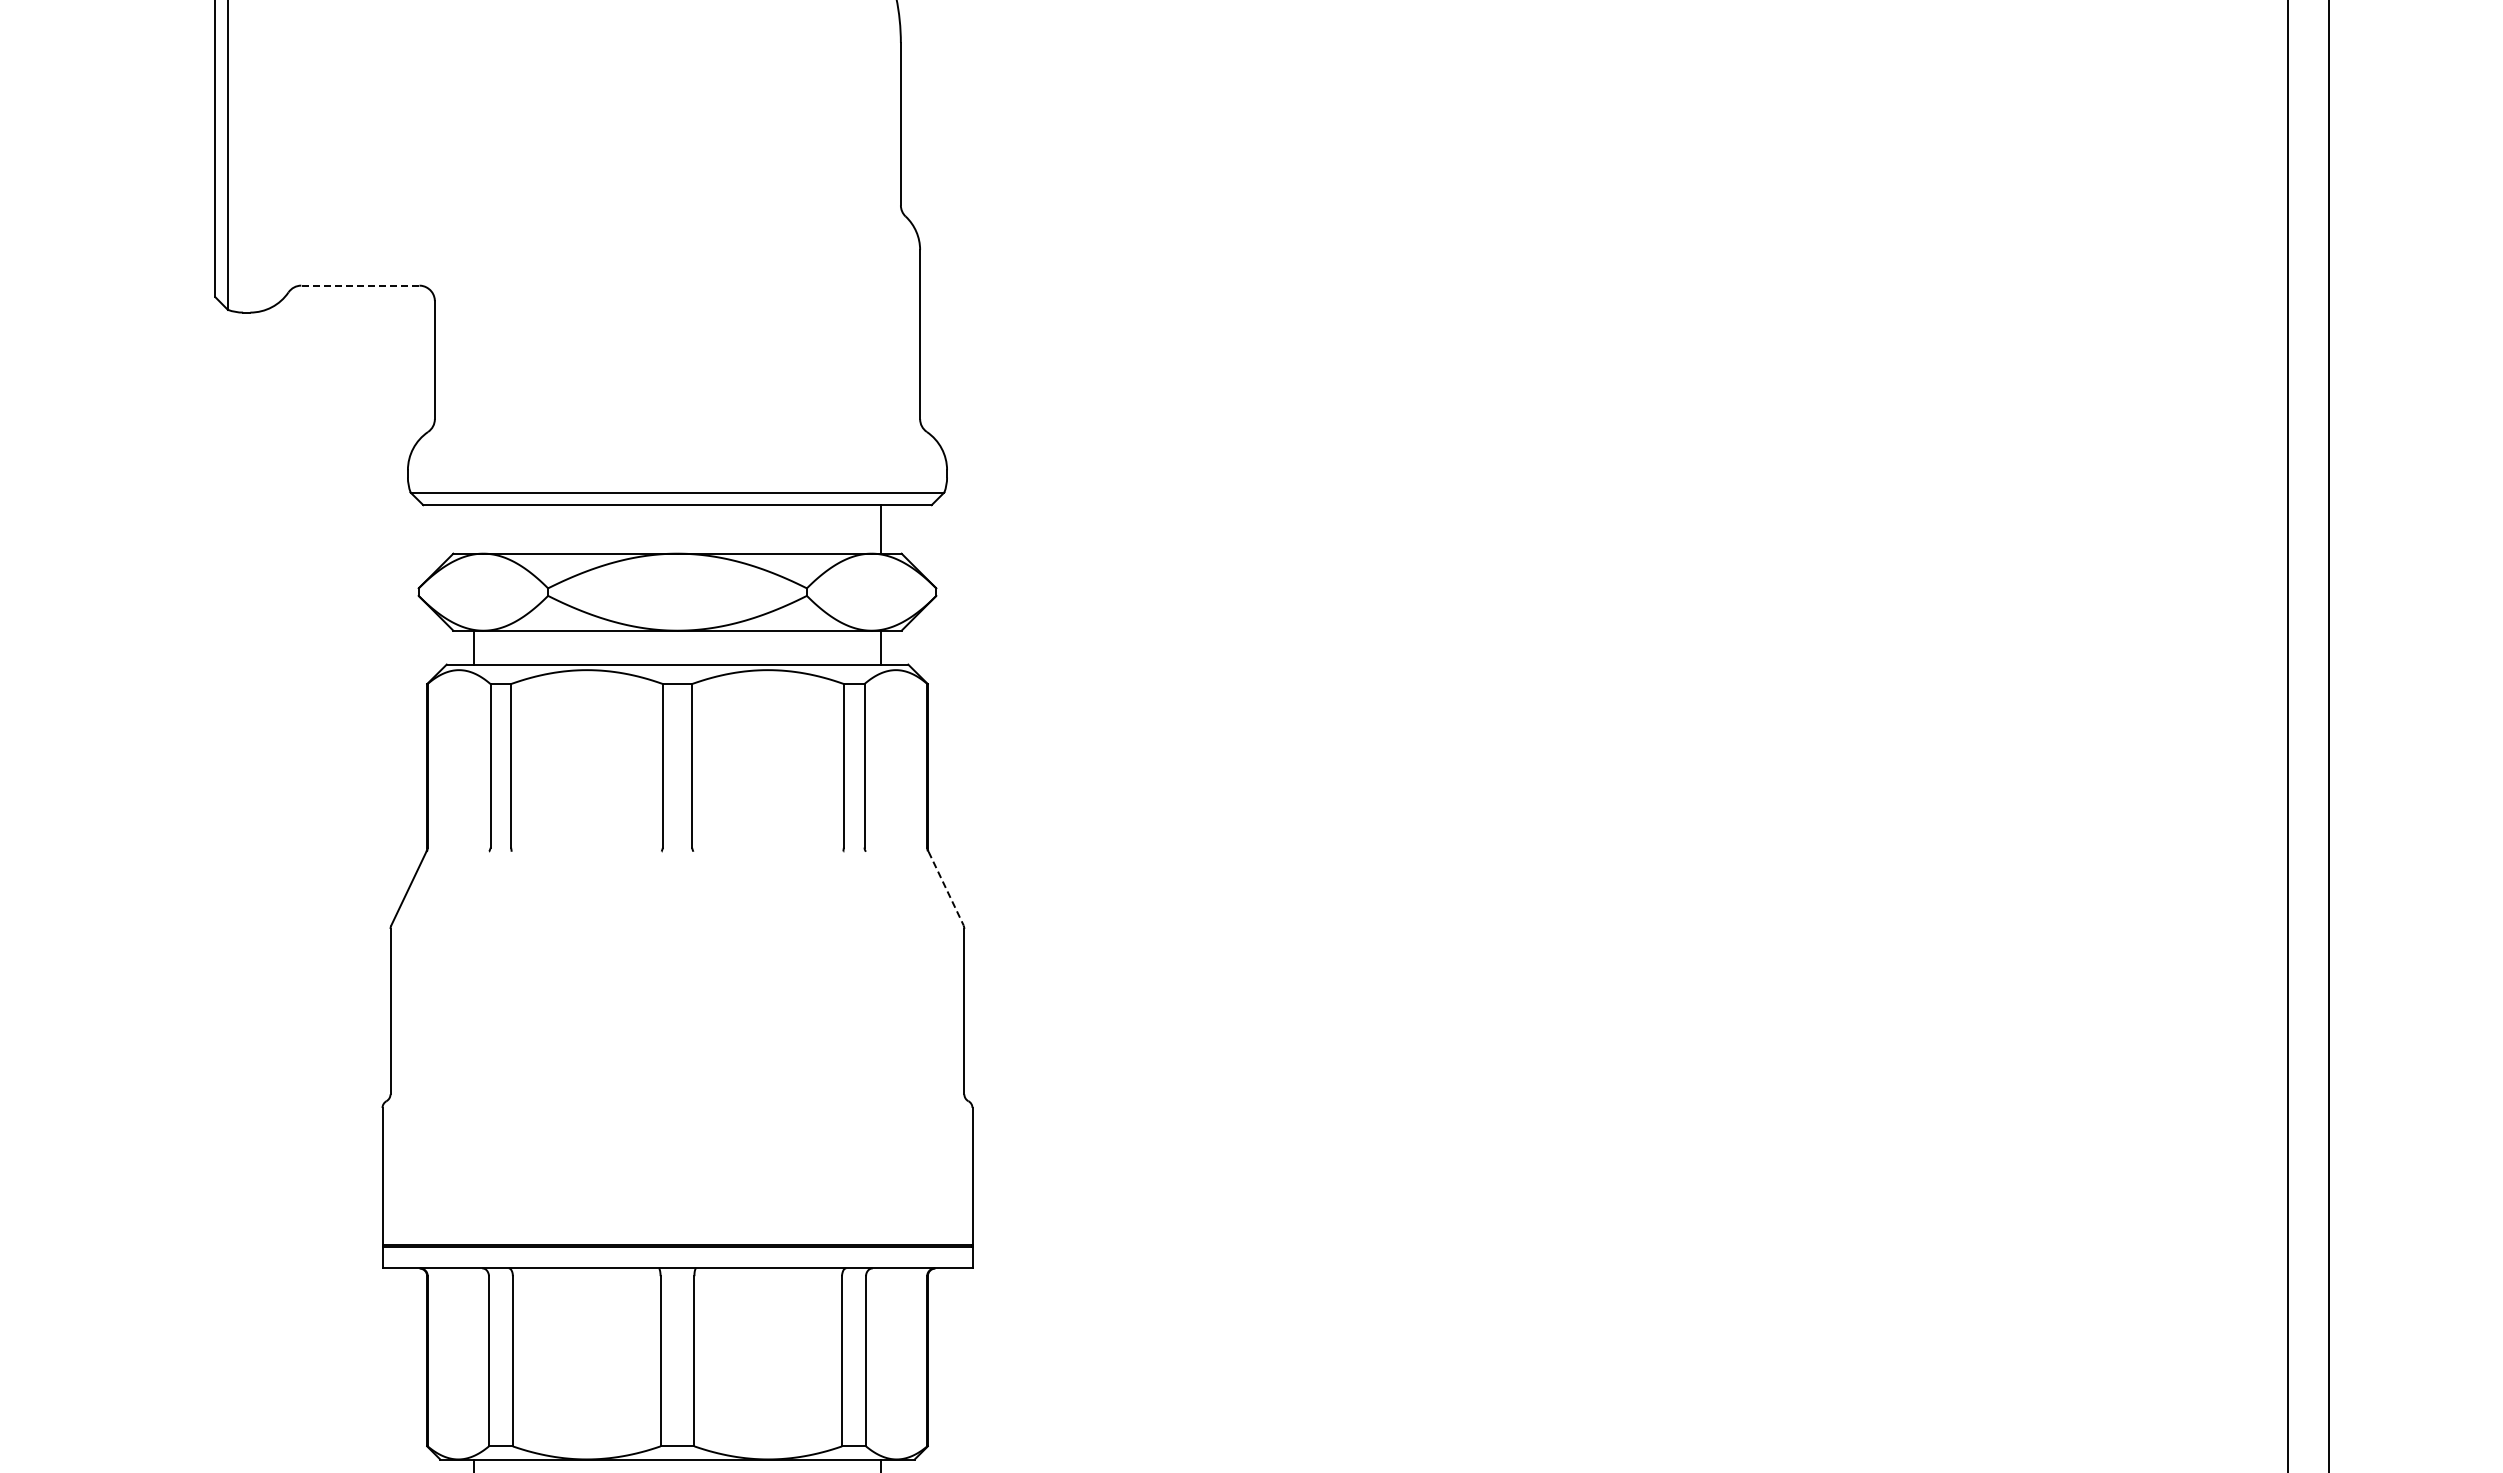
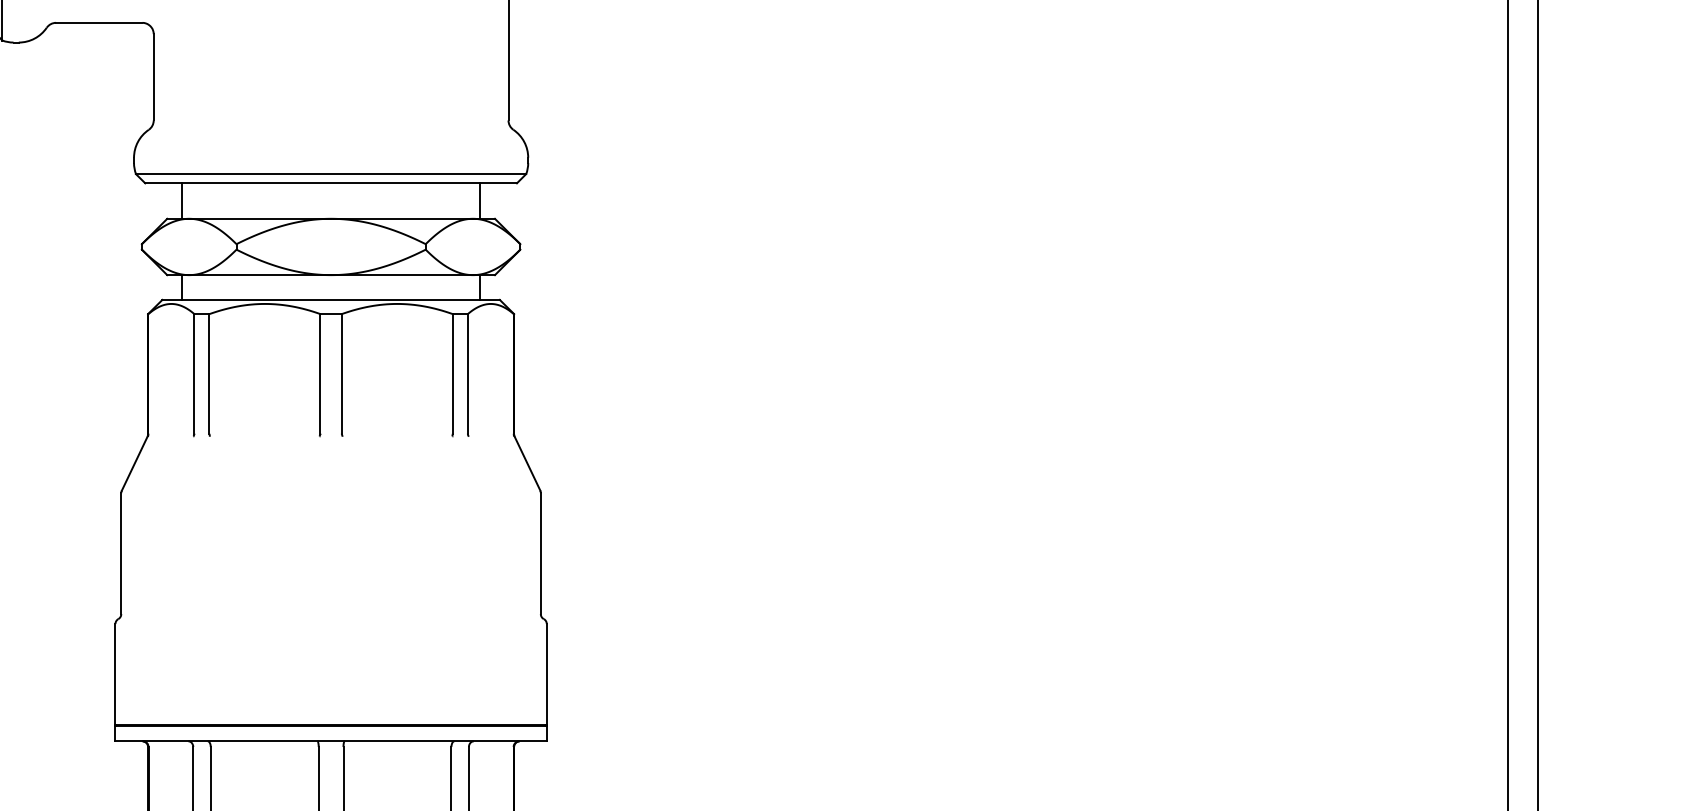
line: (359, 285) -> (98, 22), dashed -> solid
line: (473, 529) -> (181, 201), added
line: (946, 888) -> (527, 463), dashed -> solid

